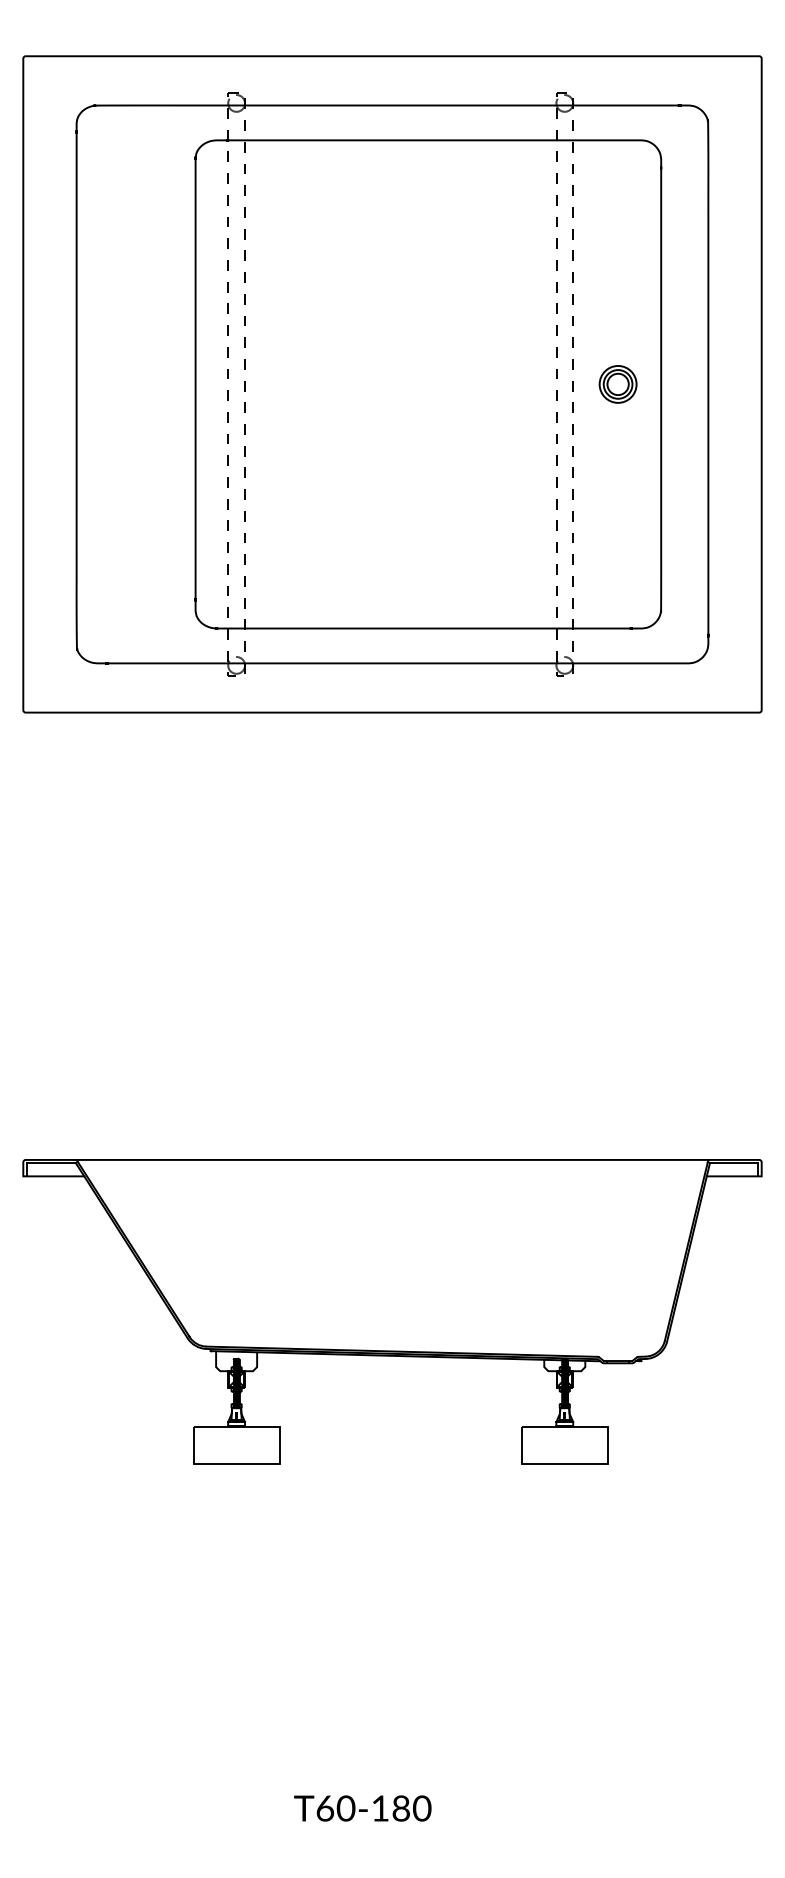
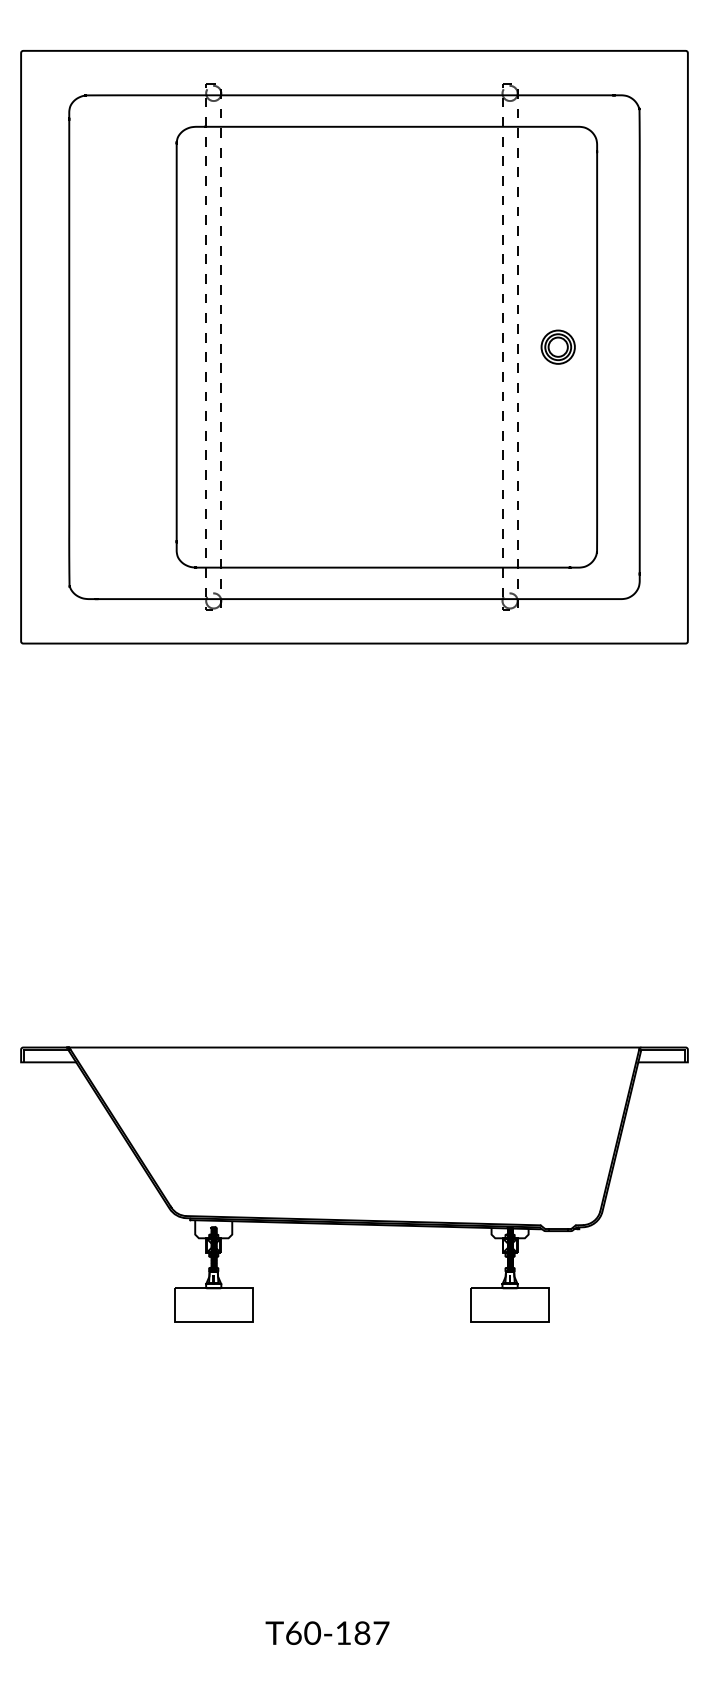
text: (422, 1807) -> (381, 1632), T60-180 -> T60-187

